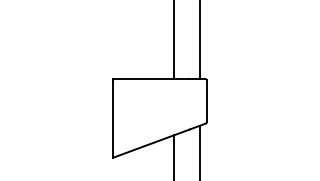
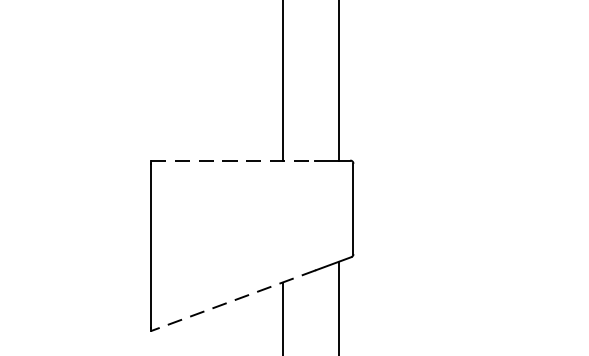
line: (151, 78) -> (233, 159), solid -> dashed
line: (151, 143) -> (233, 300), solid -> dashed

